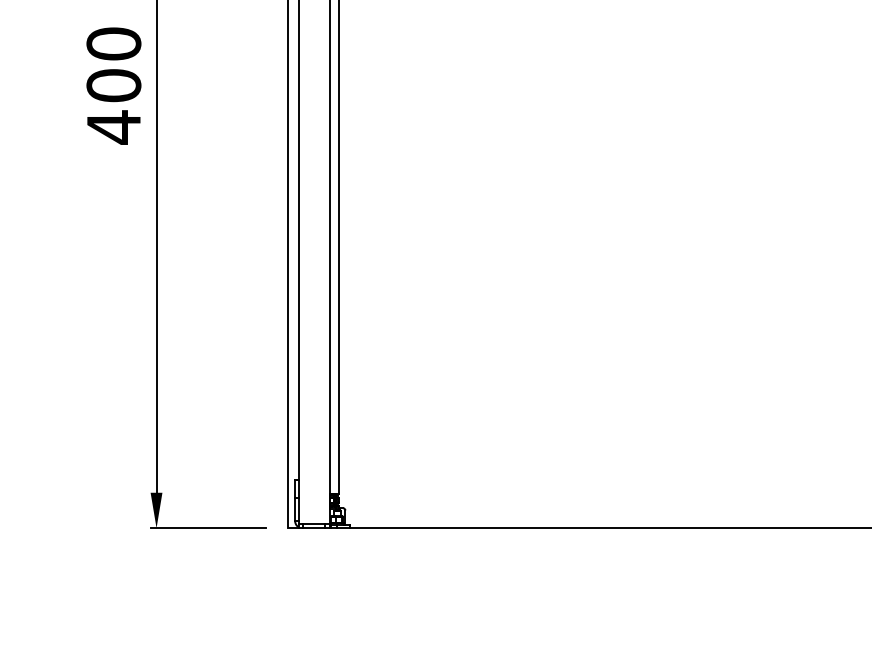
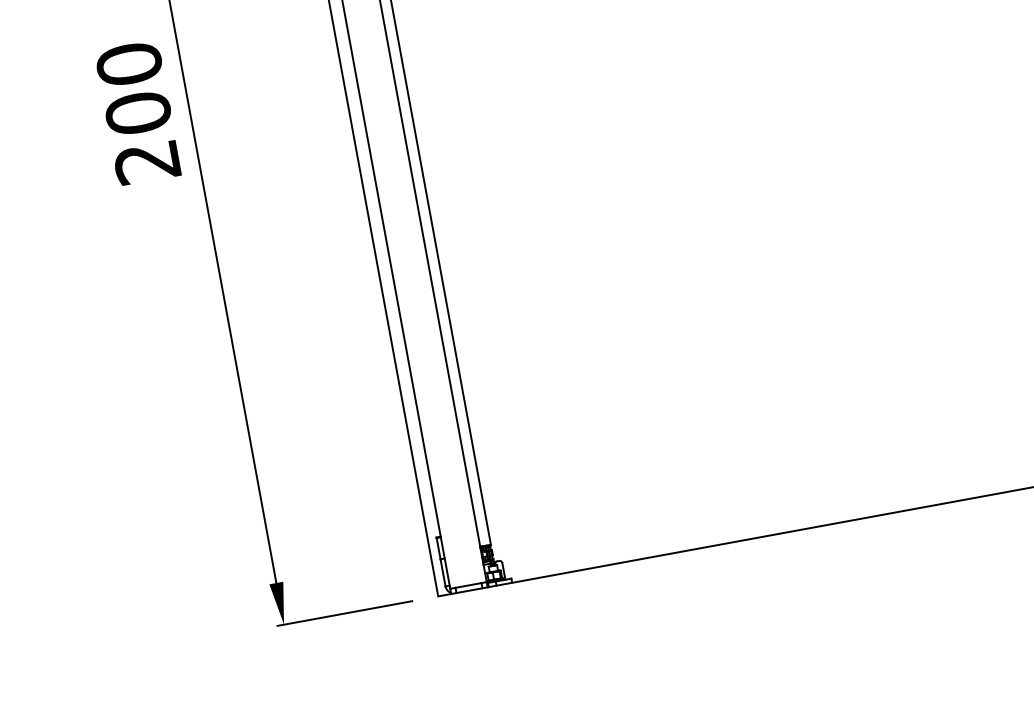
text: (113, 127) -> (146, 162), 400 -> 200

